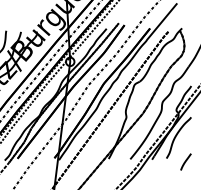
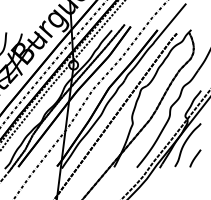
line: (186, 162) -> (195, 158), moved

